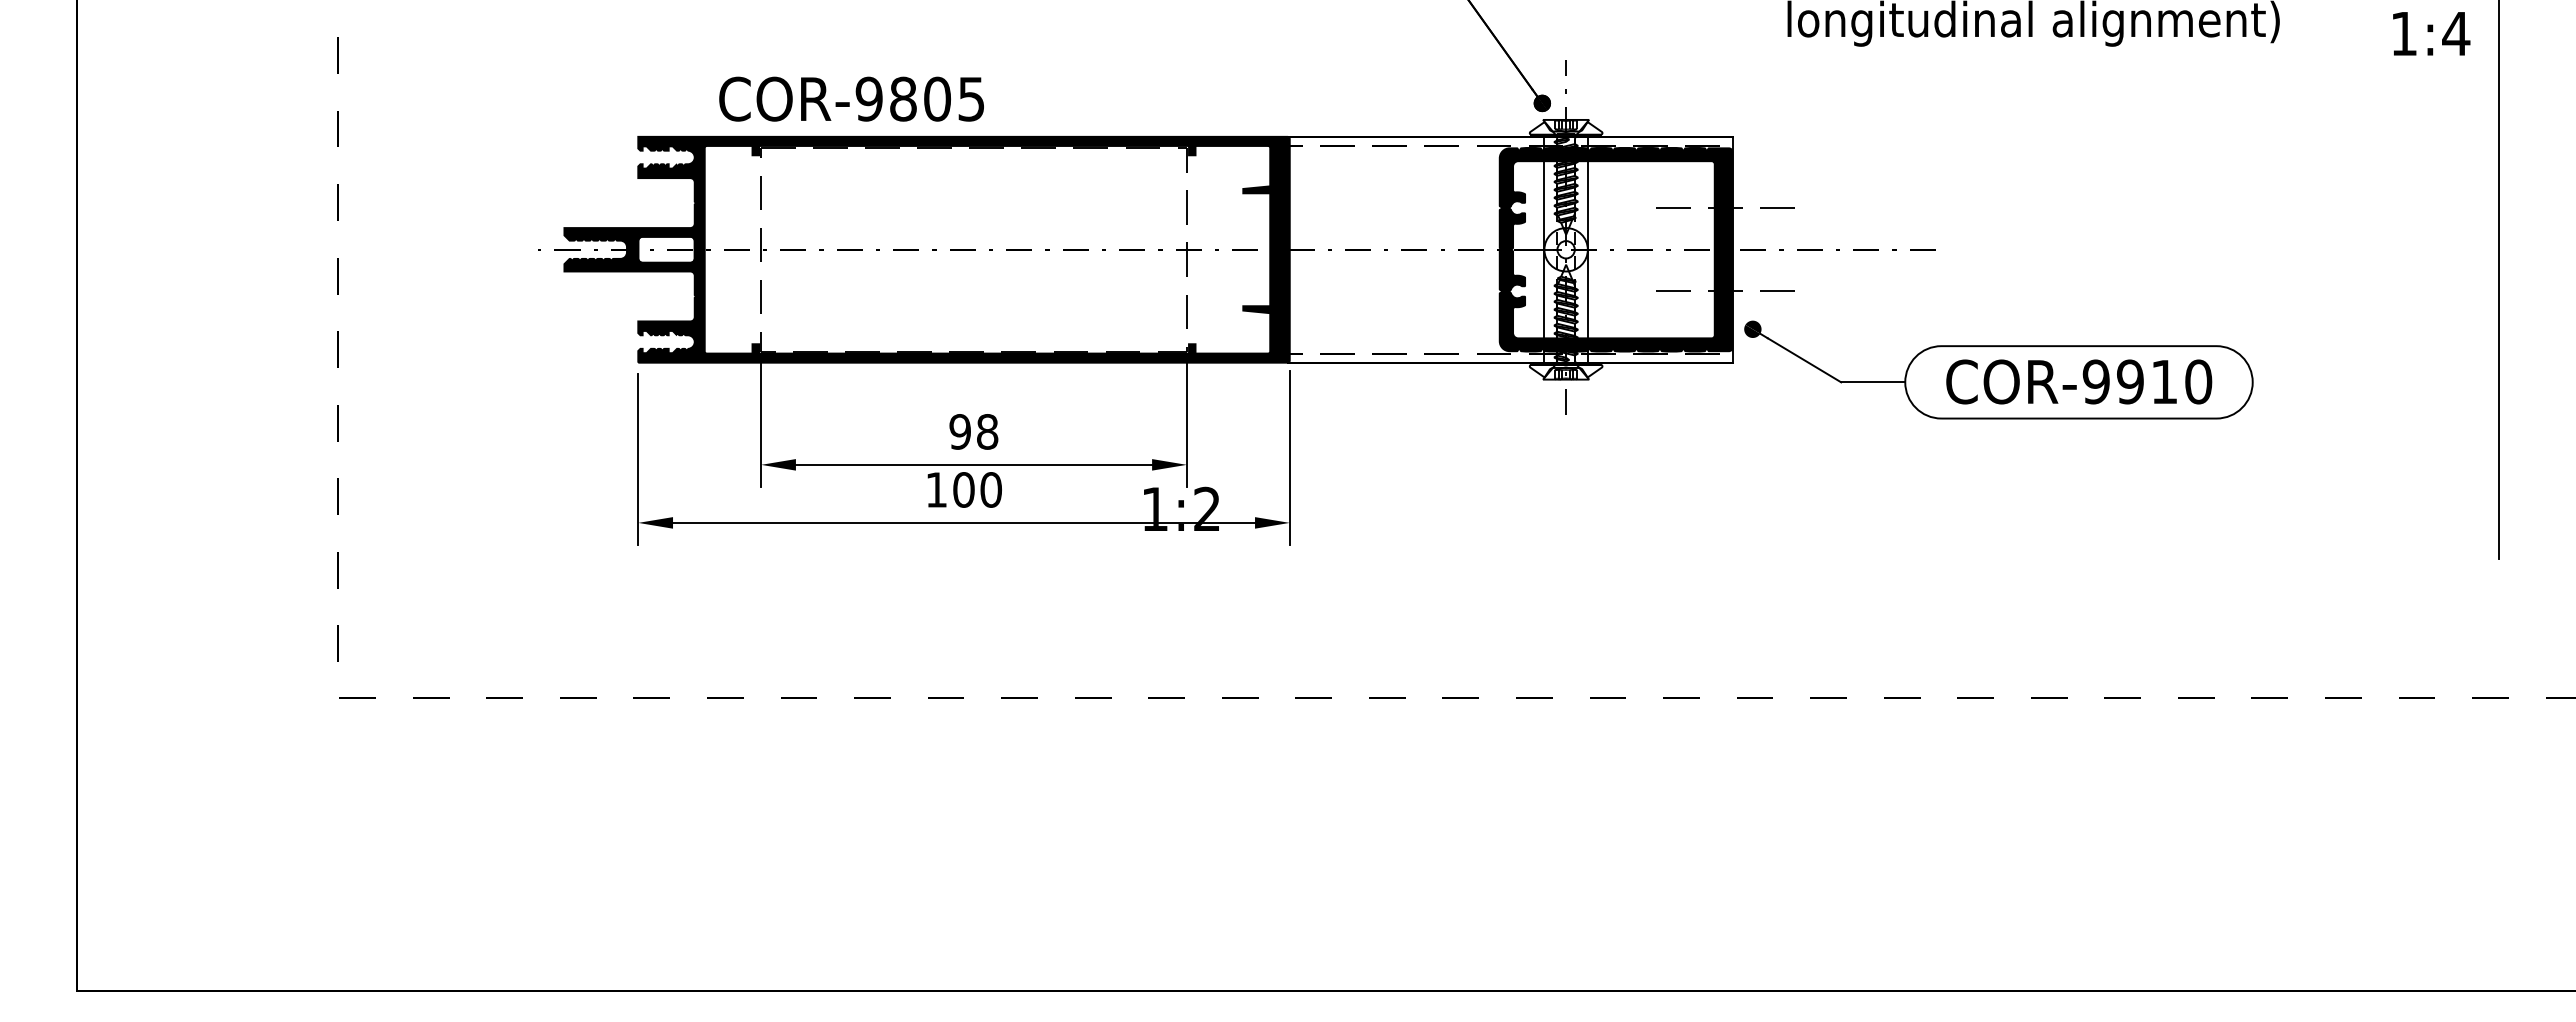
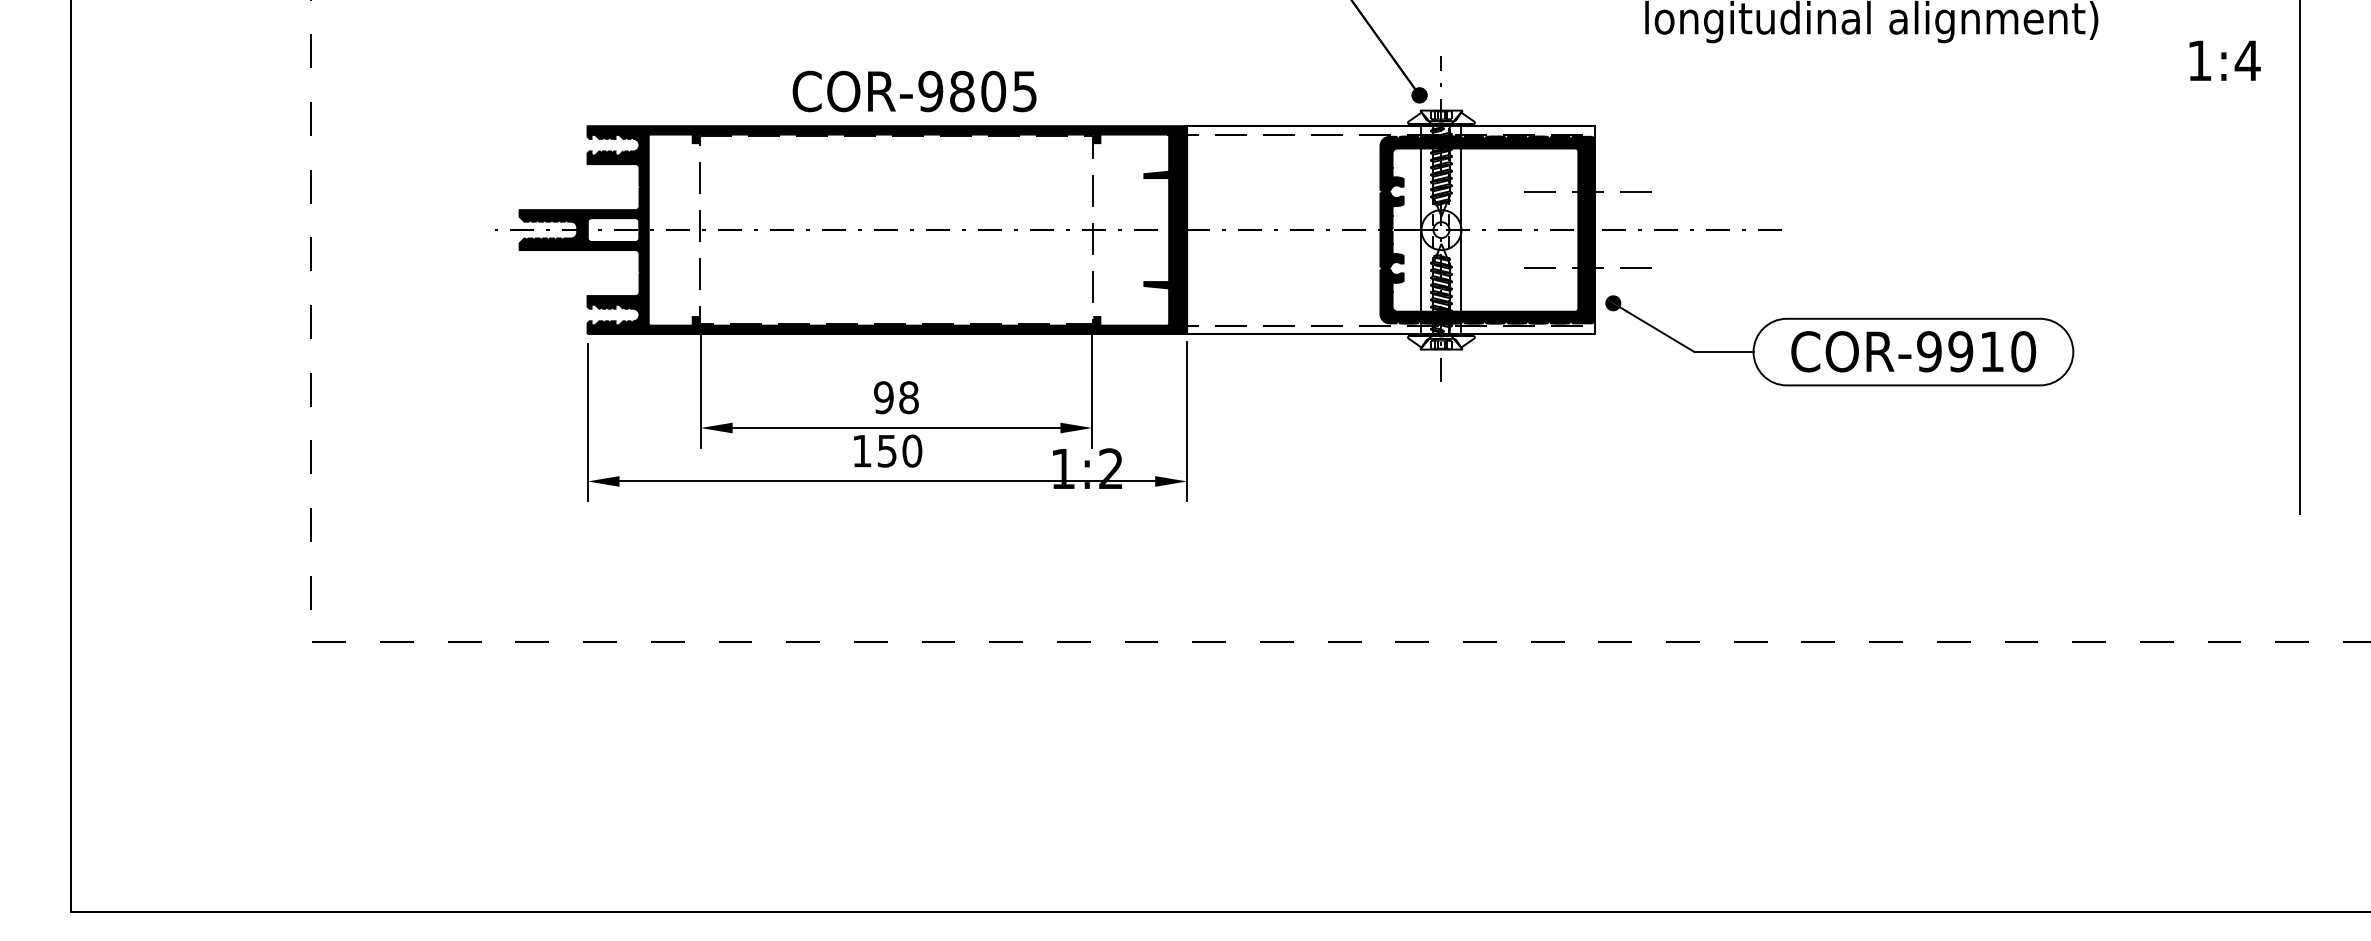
text: (2431, 33) -> (2224, 60), moved
text: (851, 98) -> (914, 90), moved
text: (963, 489) -> (886, 450), 100 -> 150

